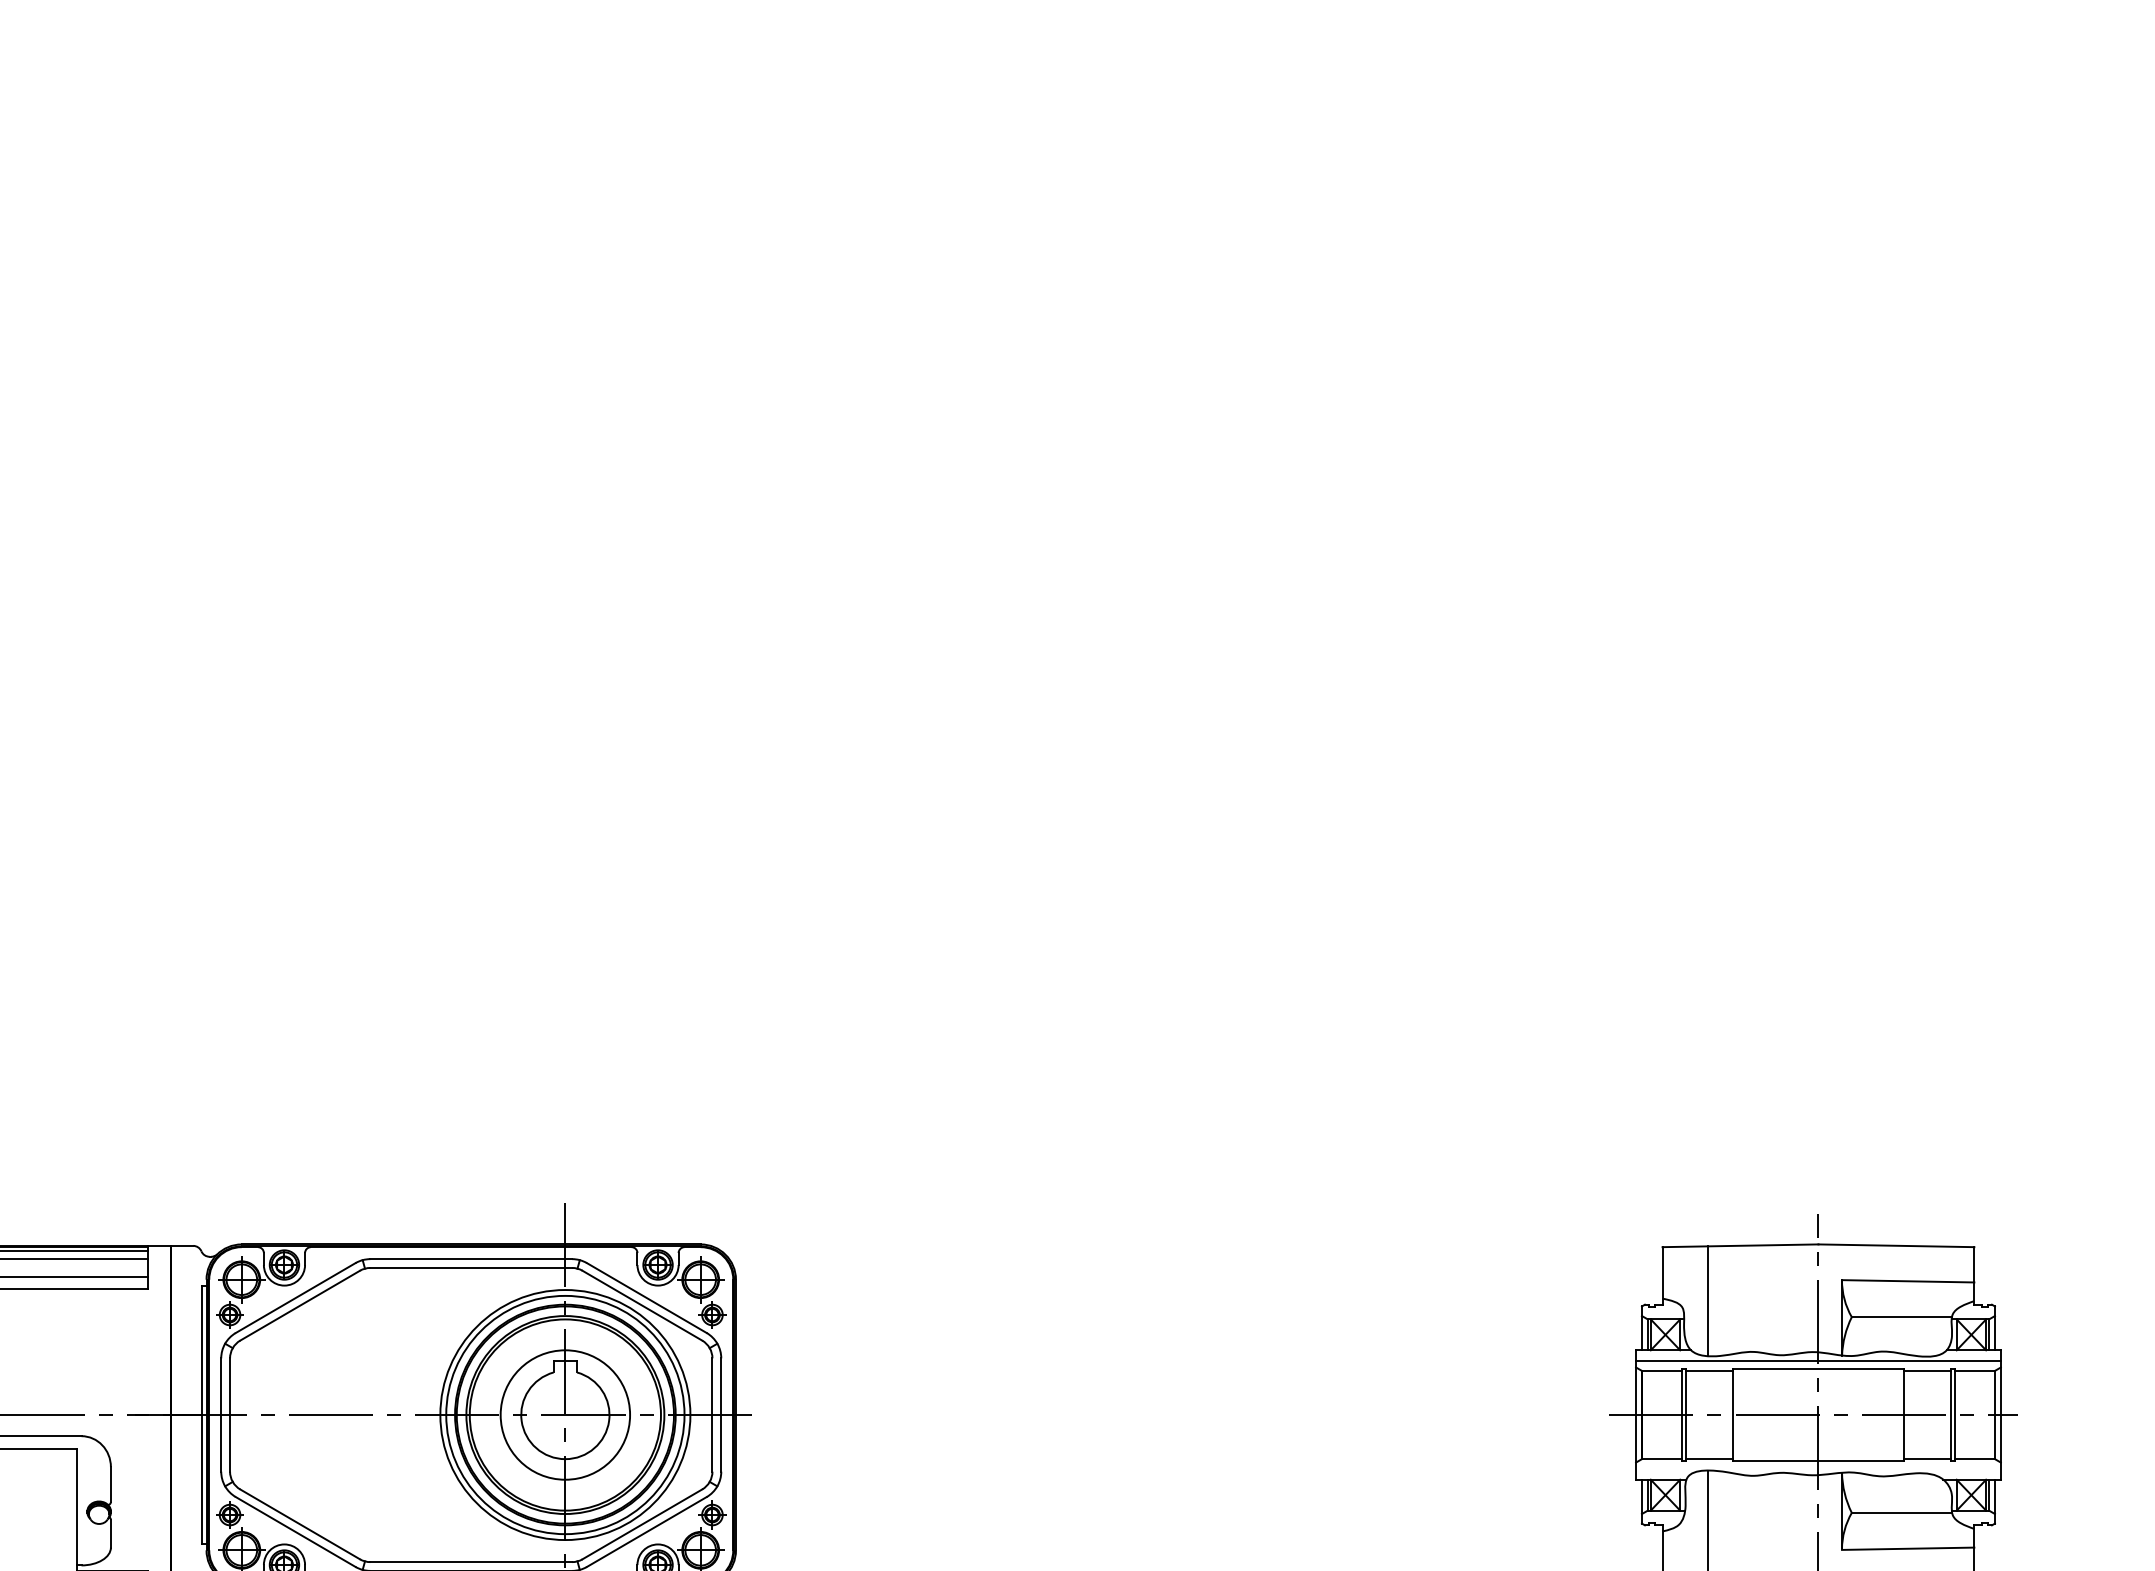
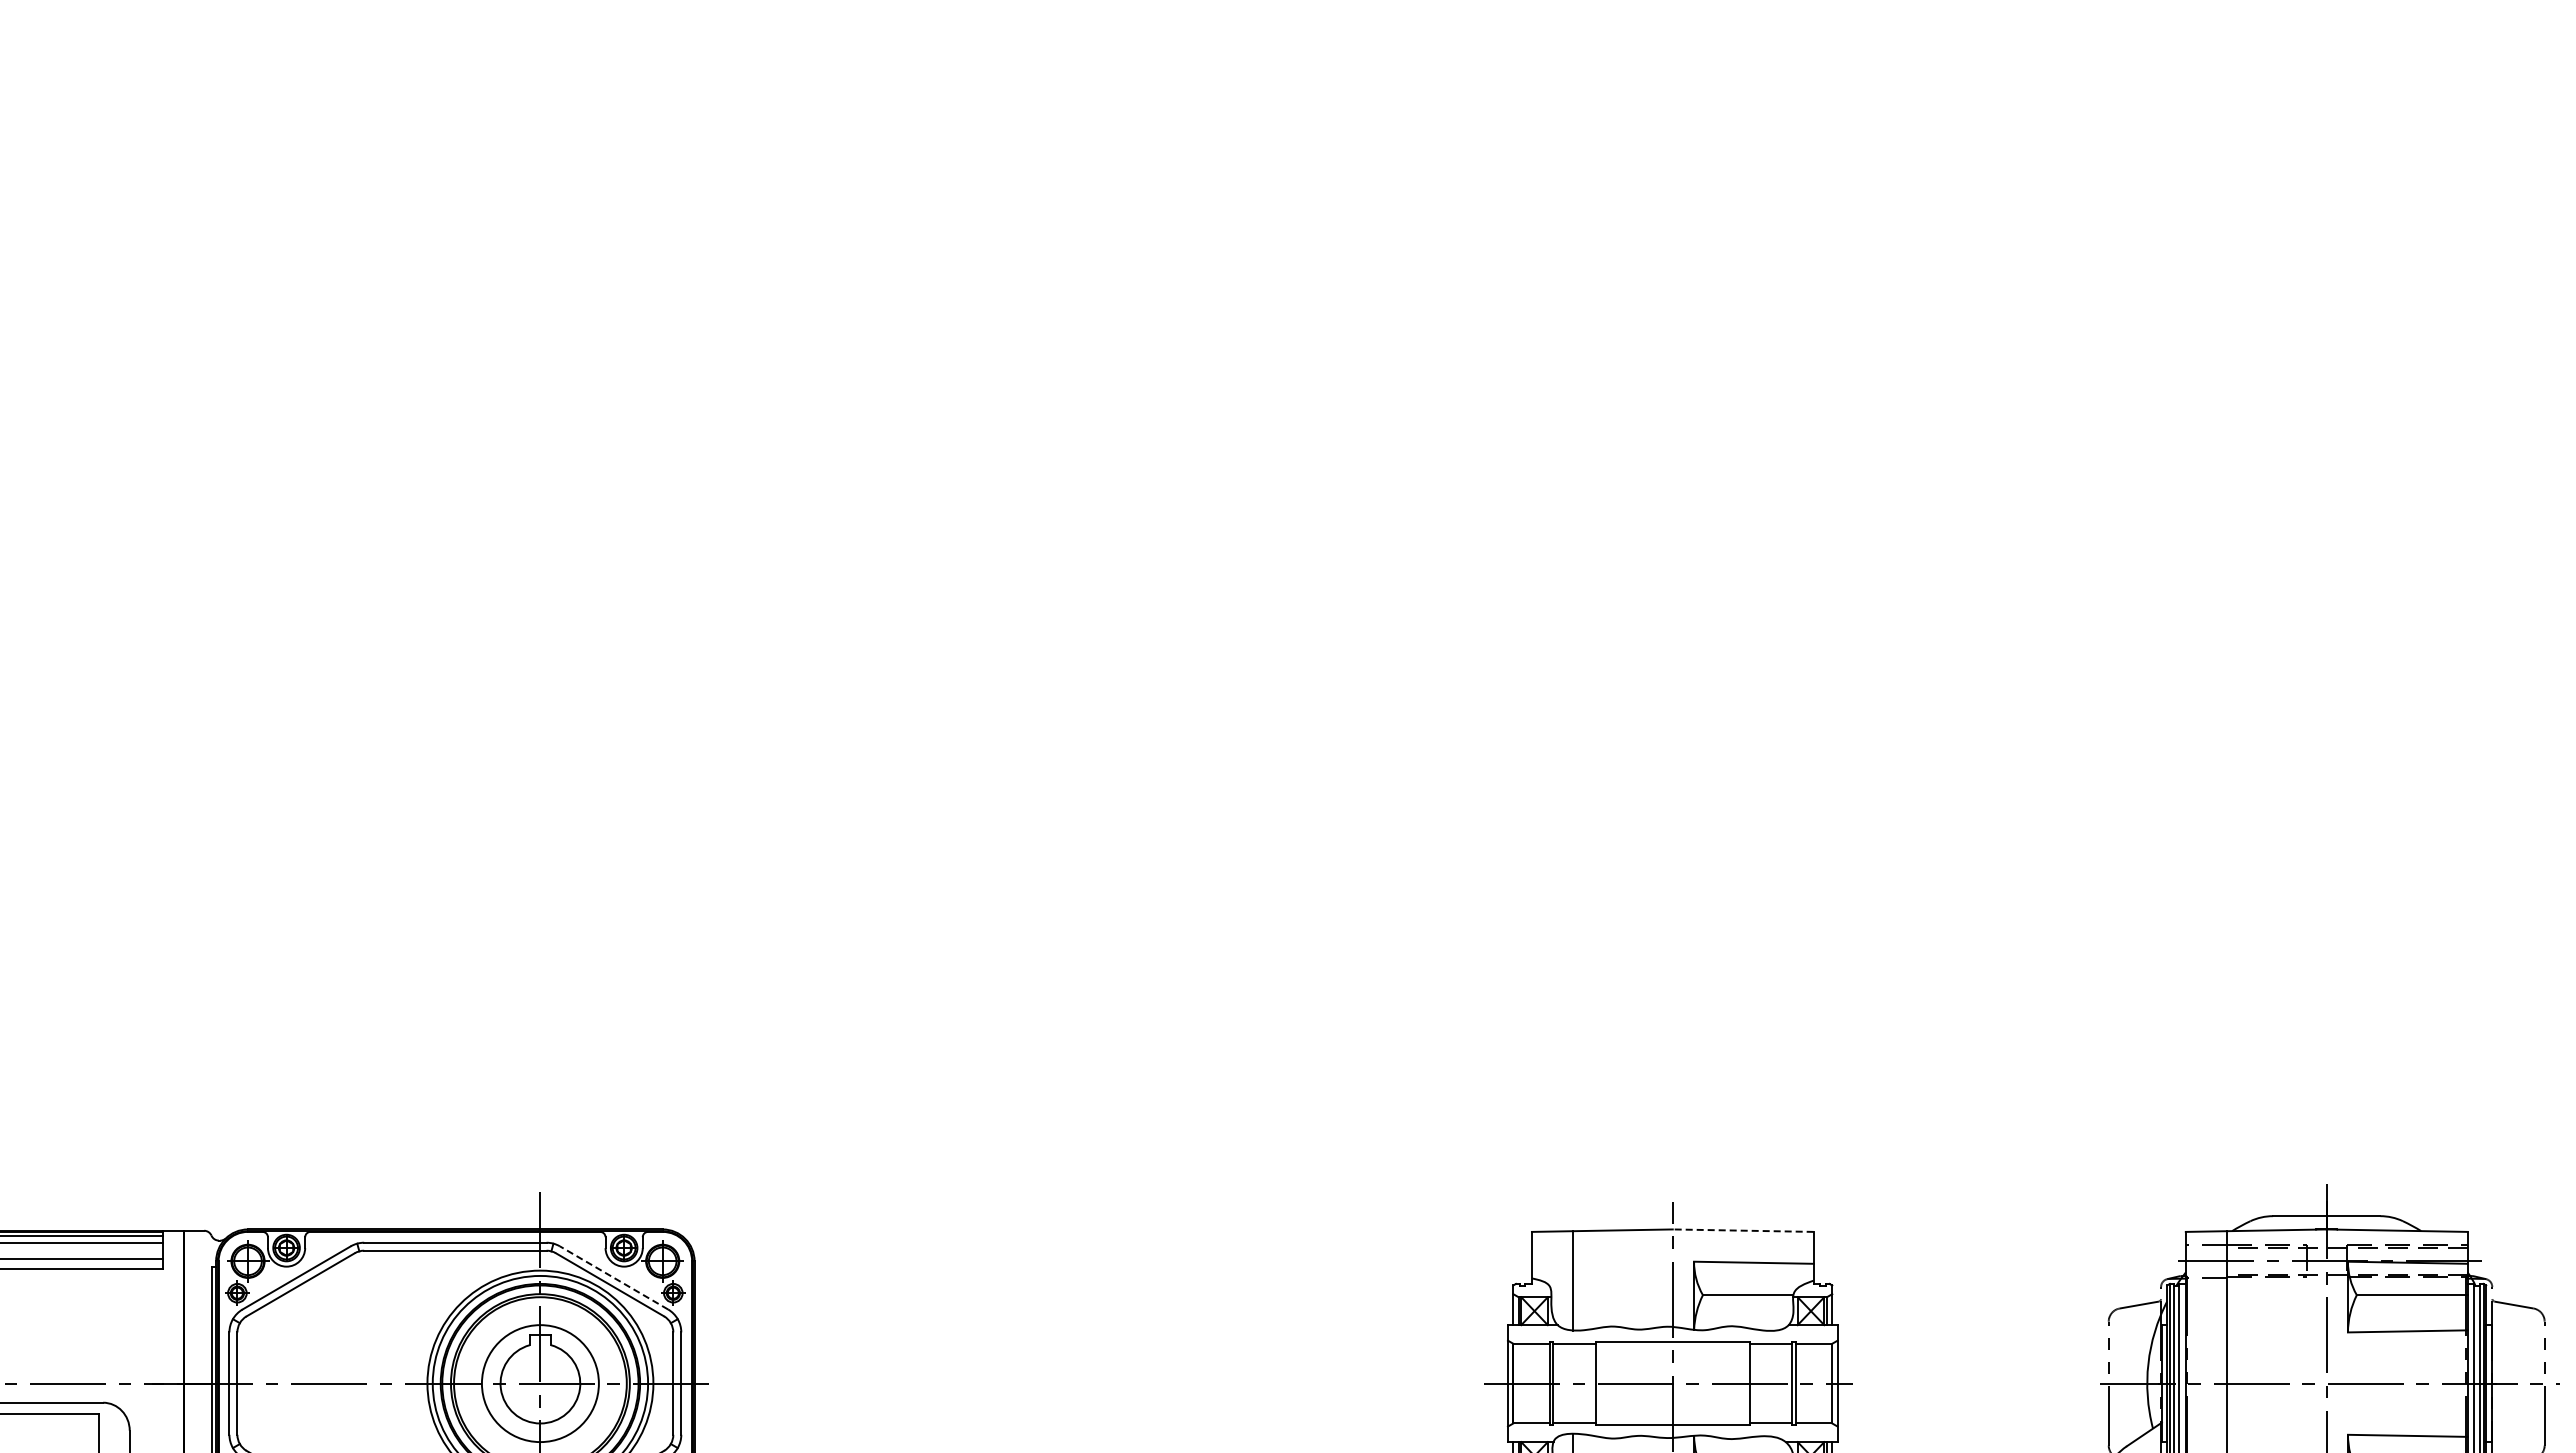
line: (1895, 1245) -> (1742, 1230), solid -> dashed
line: (647, 1297) -> (614, 1277), solid -> dashed
line: (1818, 1360) -> (1672, 1334), removed

